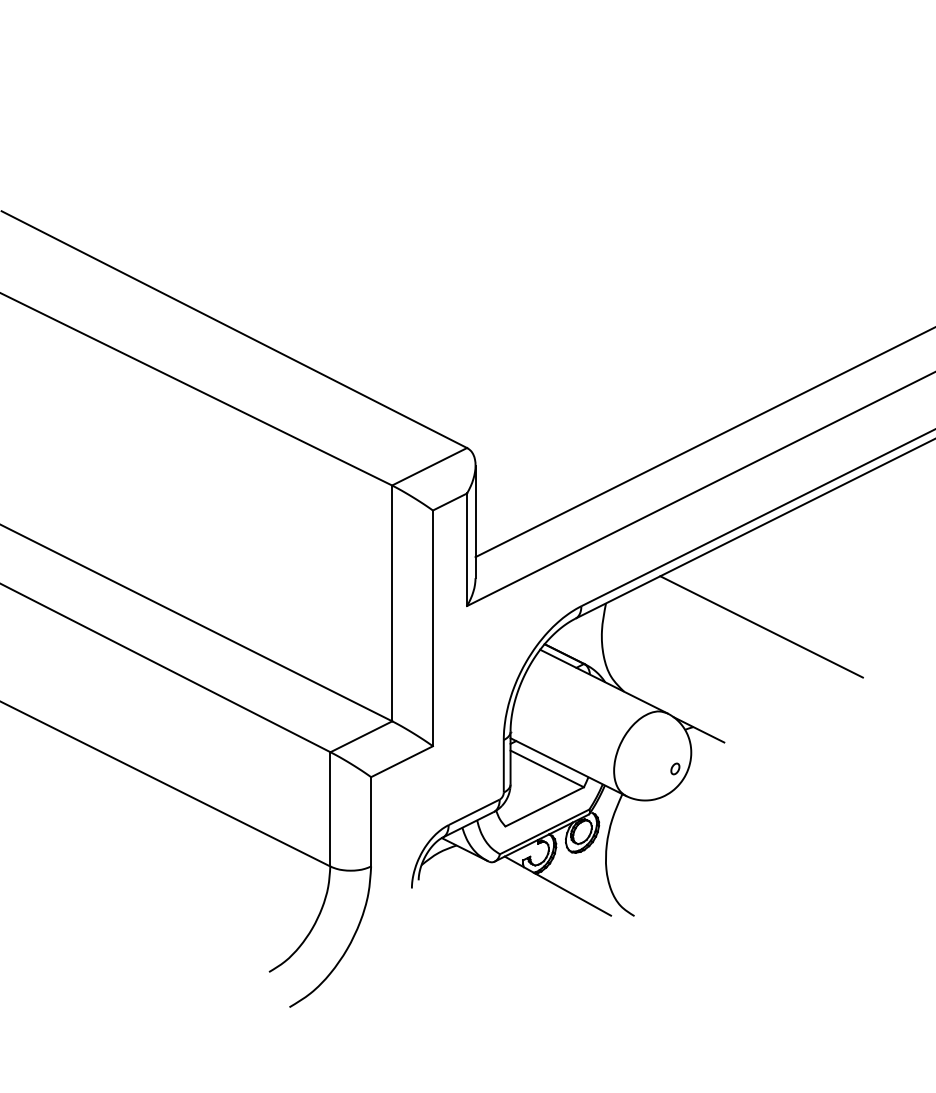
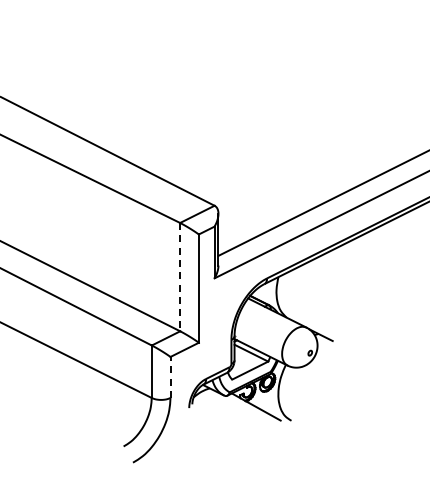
line: (392, 604) -> (180, 277), solid -> dashed
line: (760, 625) -> (349, 287), removed
line: (371, 821) -> (170, 377), solid -> dashed

